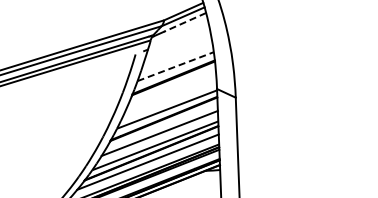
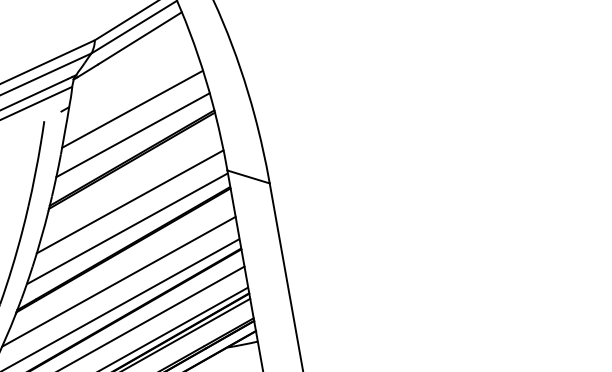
line: (184, 22) -> (138, 38), dashed -> solid
line: (177, 54) -> (133, 108), added
line: (175, 66) -> (132, 134), dashed -> solid
line: (169, 97) -> (128, 202), added

